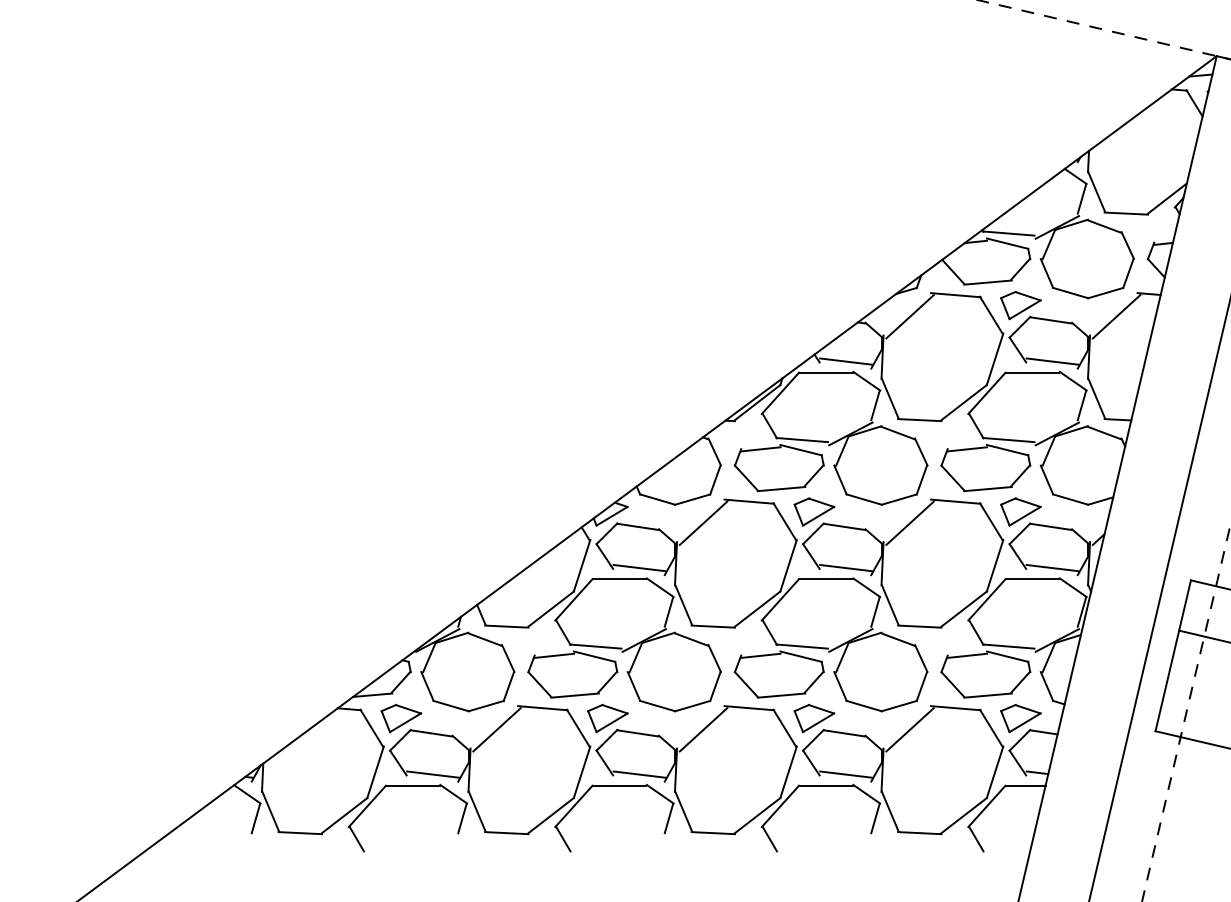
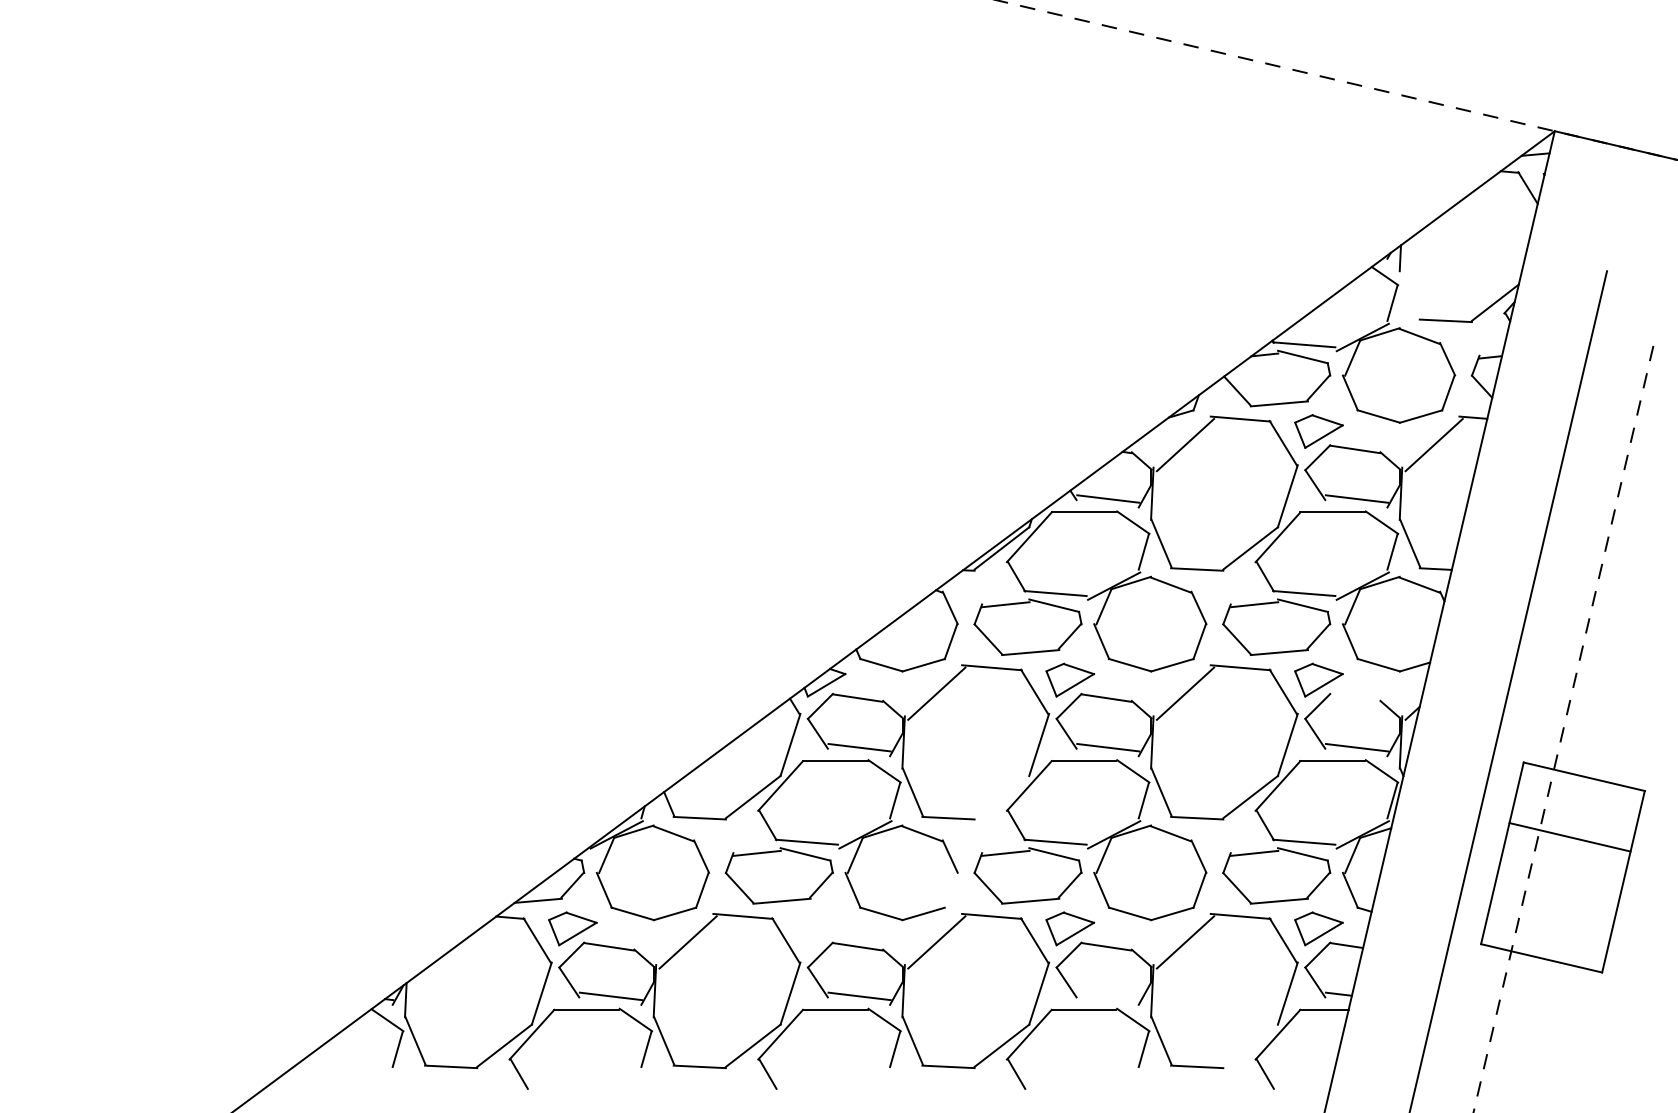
line: (1096, 191) -> (1410, 294), removed
line: (1050, 526) -> (1354, 697), removed
line: (757, 608) -> (1001, 796), removed
line: (714, 686) -> (950, 890), removed
part: (607, 718) -> (821, 928), removed
line: (846, 774) -> (1108, 996), removed
line: (964, 815) -> (1250, 1045), removed

